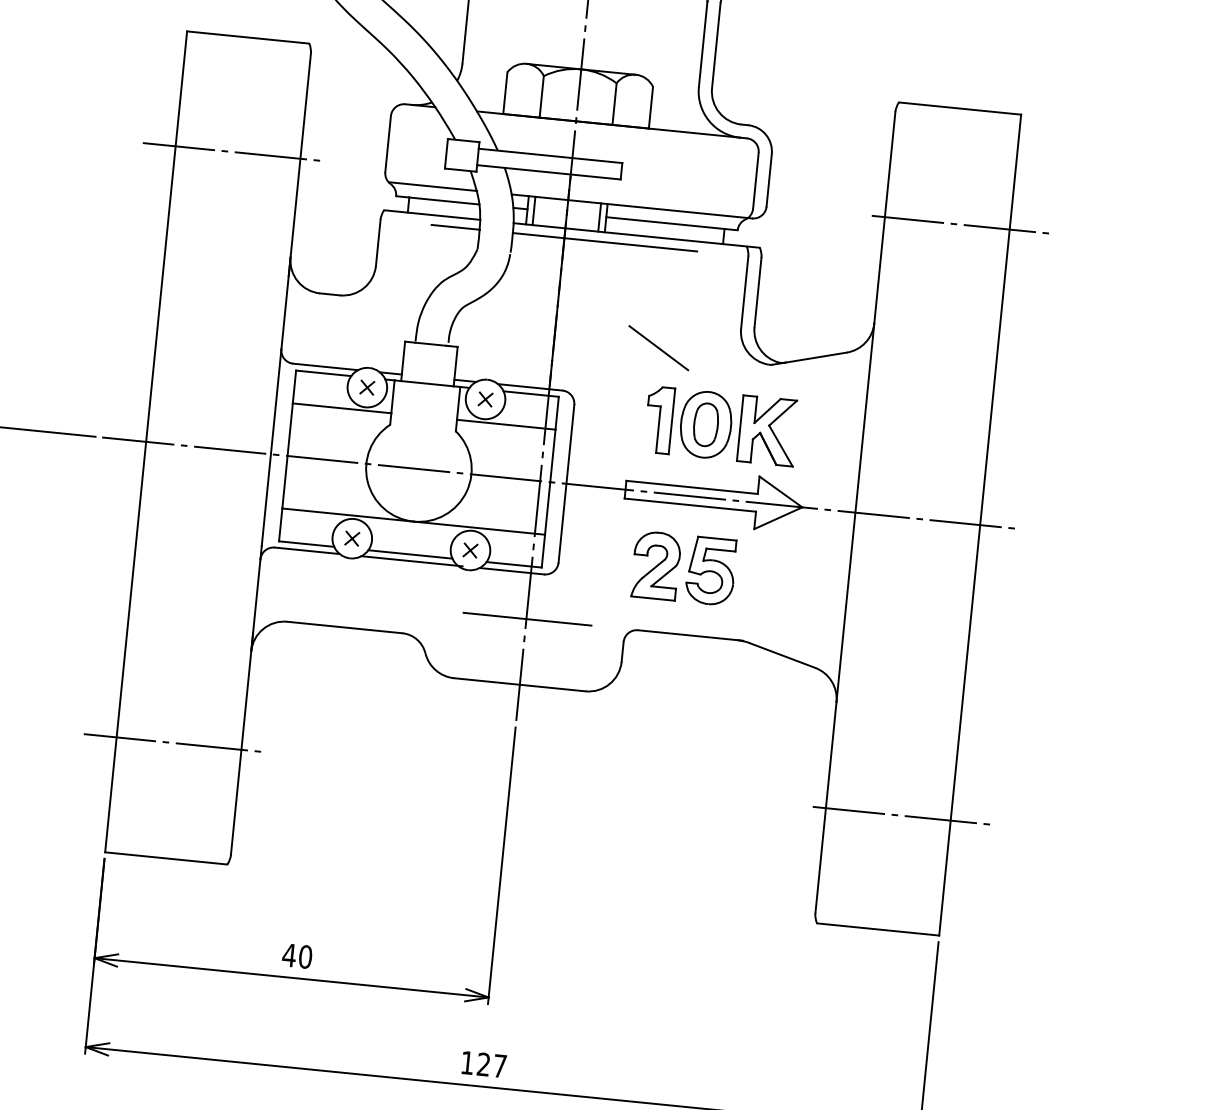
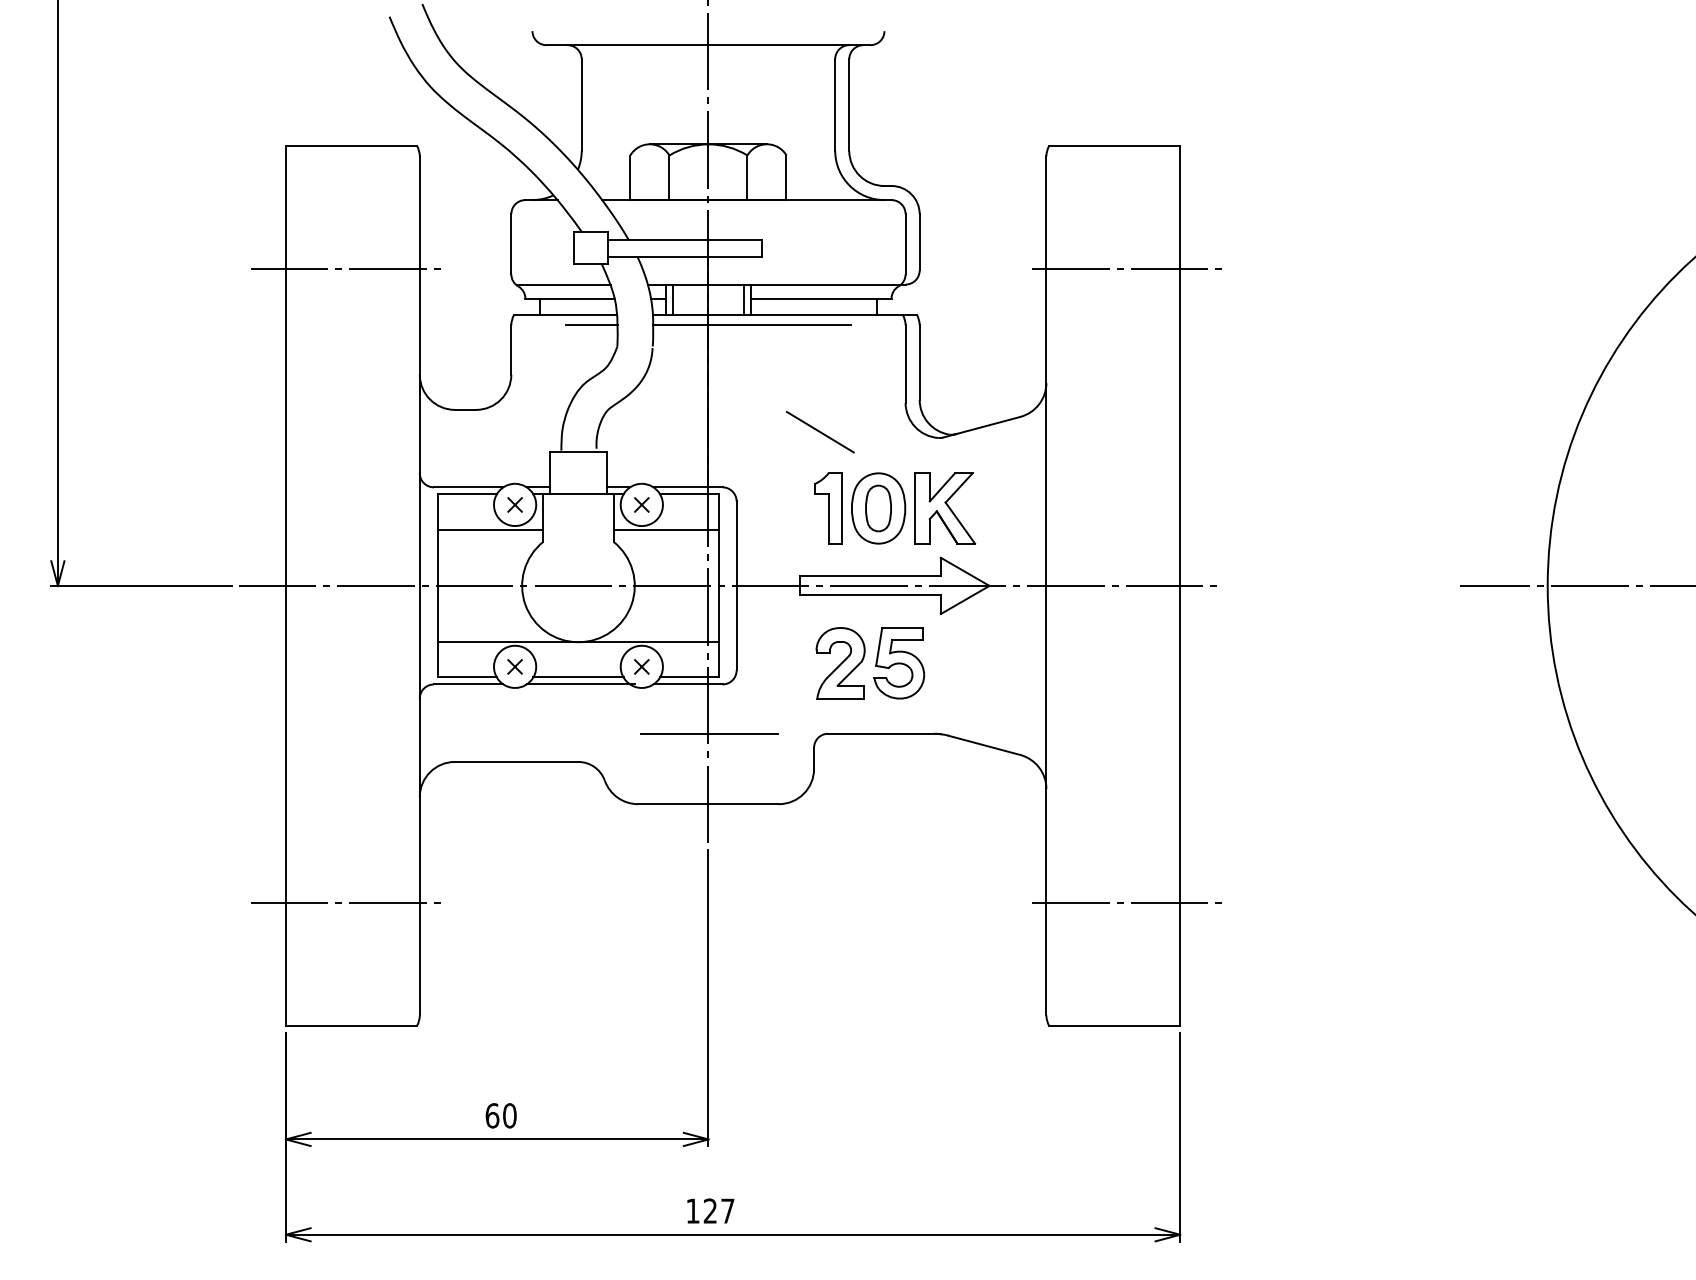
text: (289, 955) -> (492, 1115), 40 -> 60

